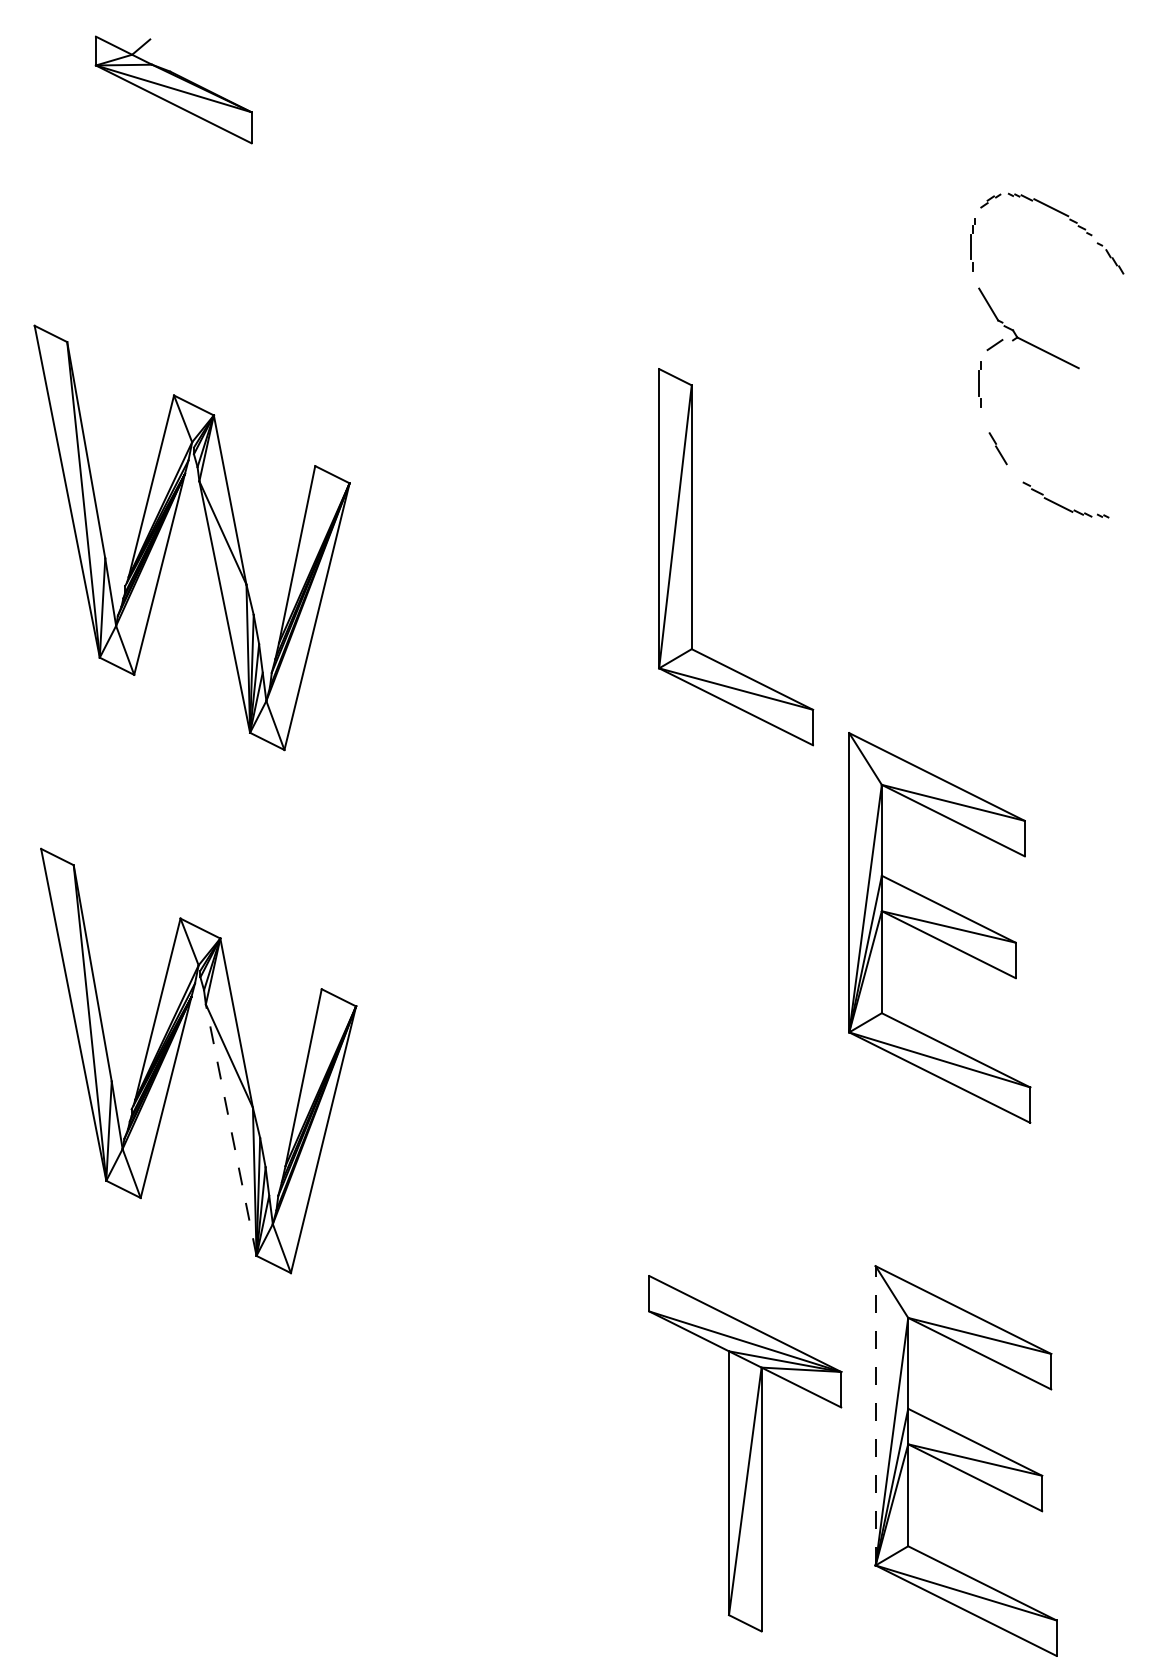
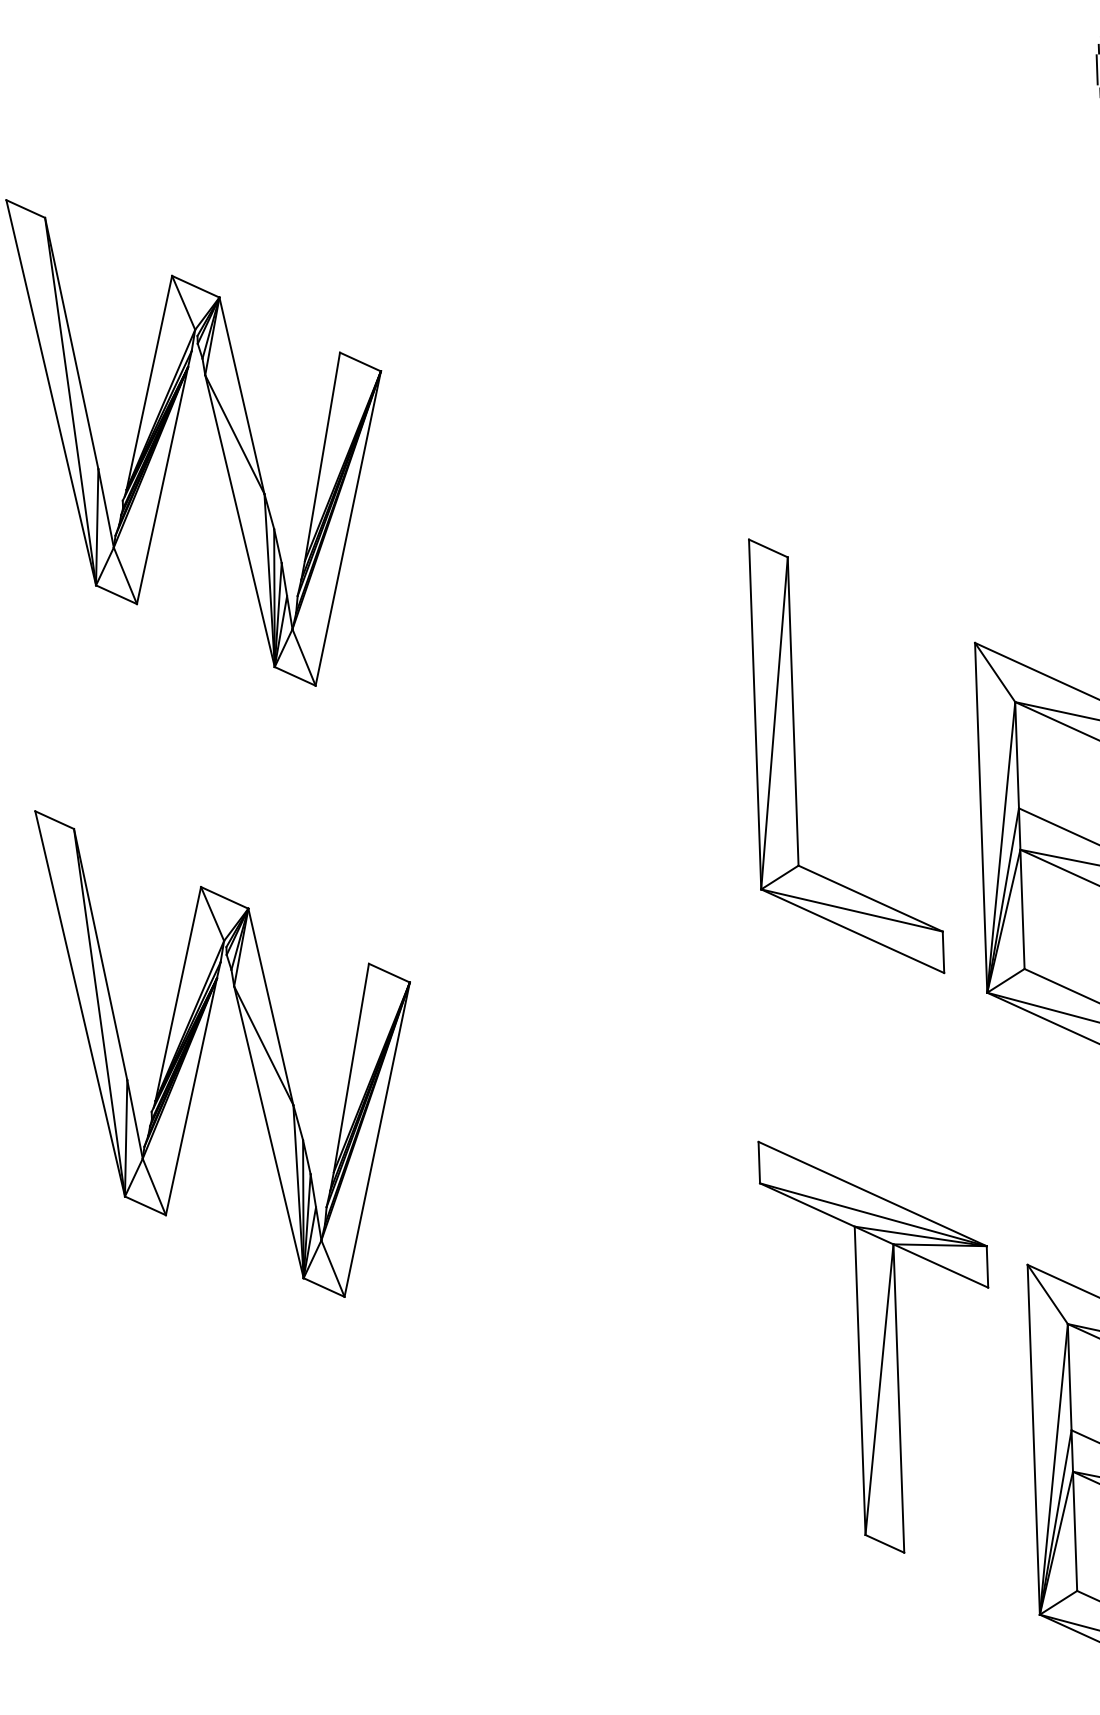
part: (692, 557) -> (795, 758), moved
line: (231, 1129) -> (269, 1131), dashed -> solid
line: (875, 1415) -> (1033, 1439), dashed -> solid
part: (745, 1453) -> (878, 1345), moved

